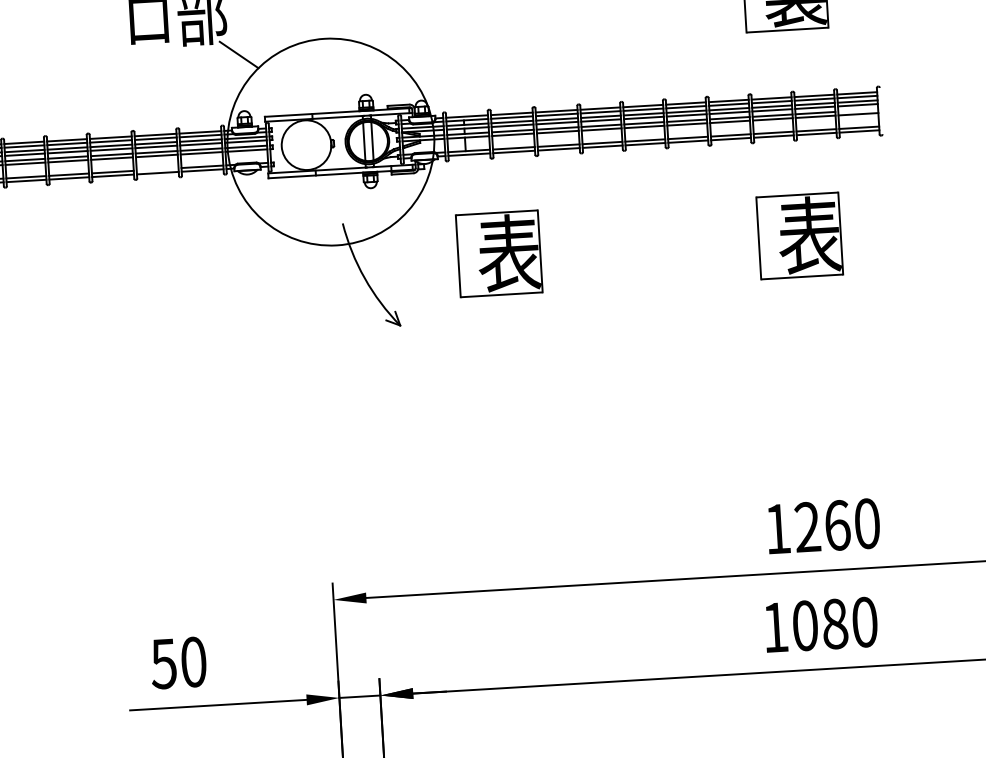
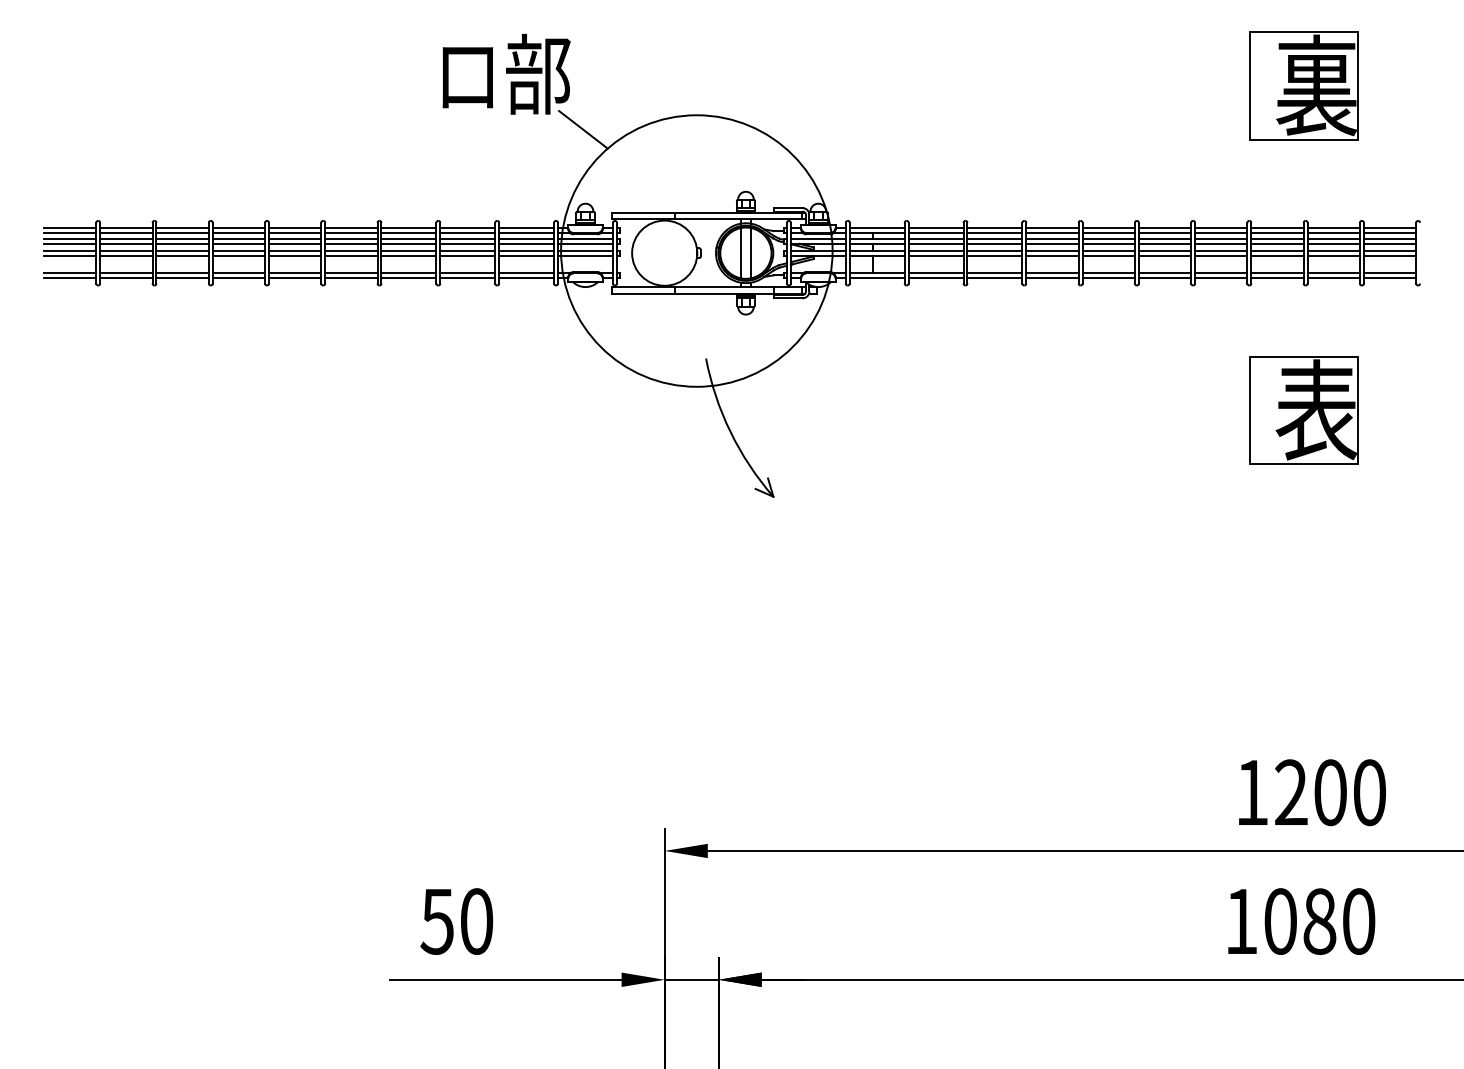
line: (857, 110) -> (1389, 250), added
line: (157, 169) -> (467, 273), added
part: (499, 253) -> (908, 410), removed
text: (837, 525) -> (1330, 792), 1260 -> 1200

